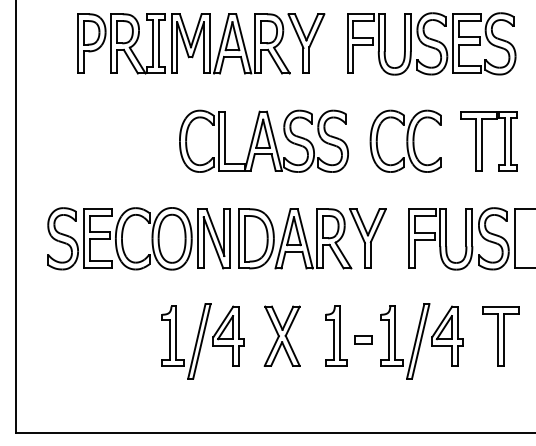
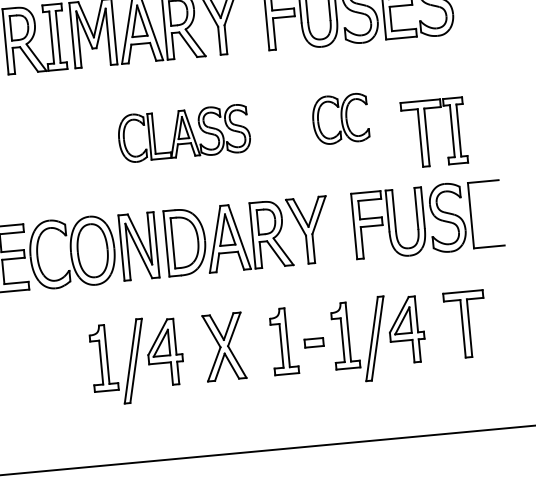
part: (263, 140) -> (183, 132), size x0.7
part: (405, 140) -> (340, 118), size x0.7
part: (488, 141) -> (434, 133), moved

